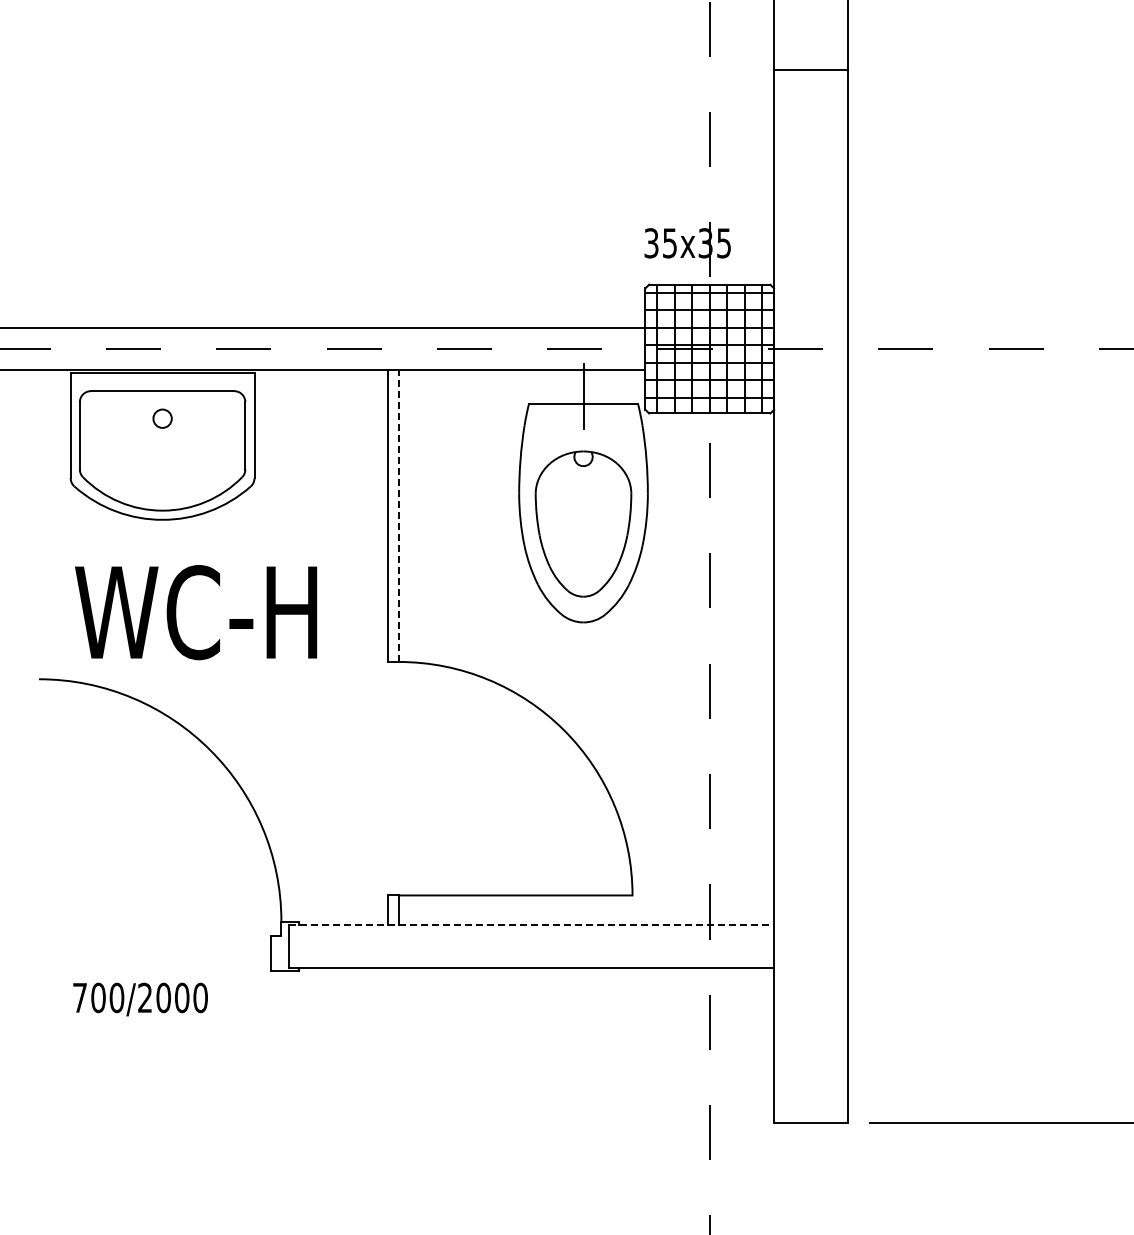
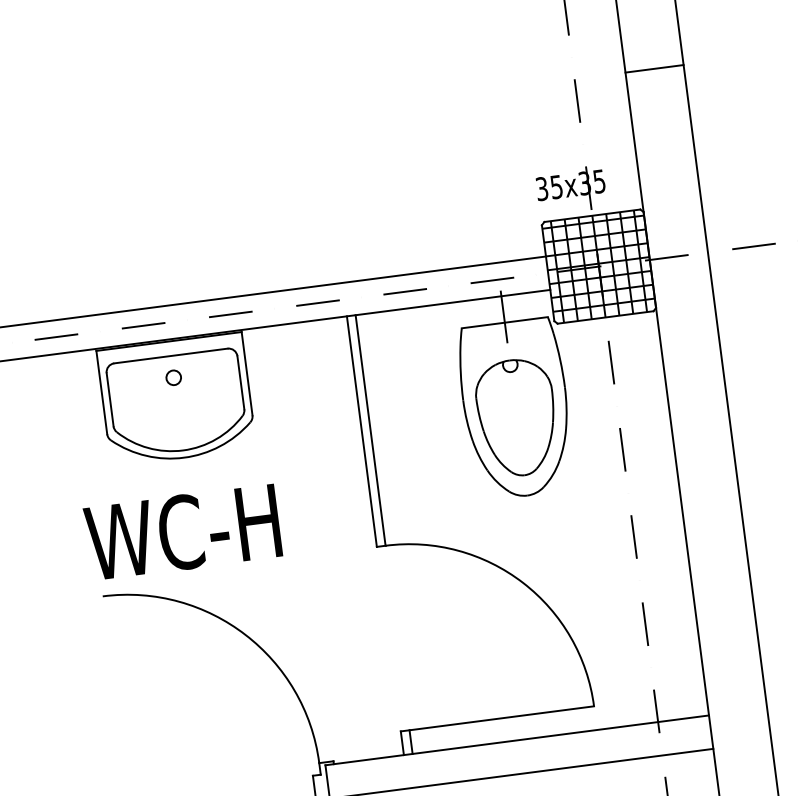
line: (810, 69) -> (654, 68), moved
line: (399, 516) -> (370, 430), dashed -> solid
text: (196, 612) -> (183, 532), moved
line: (531, 925) -> (517, 740), dashed -> solid

